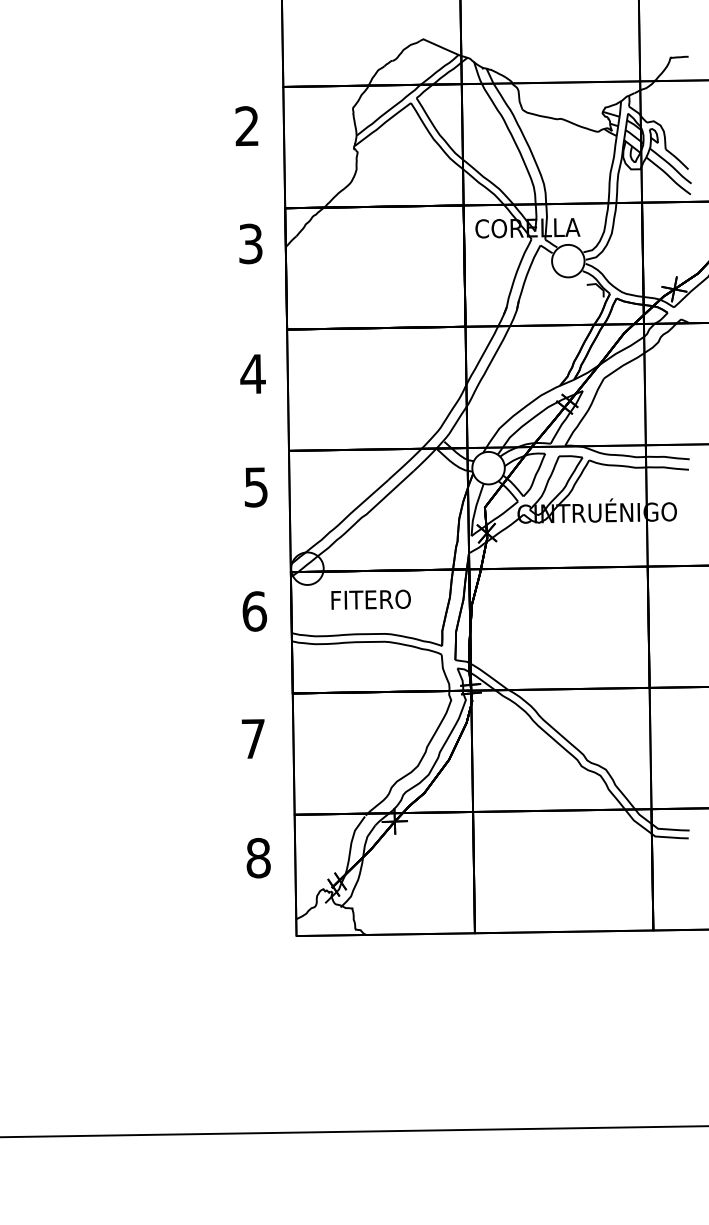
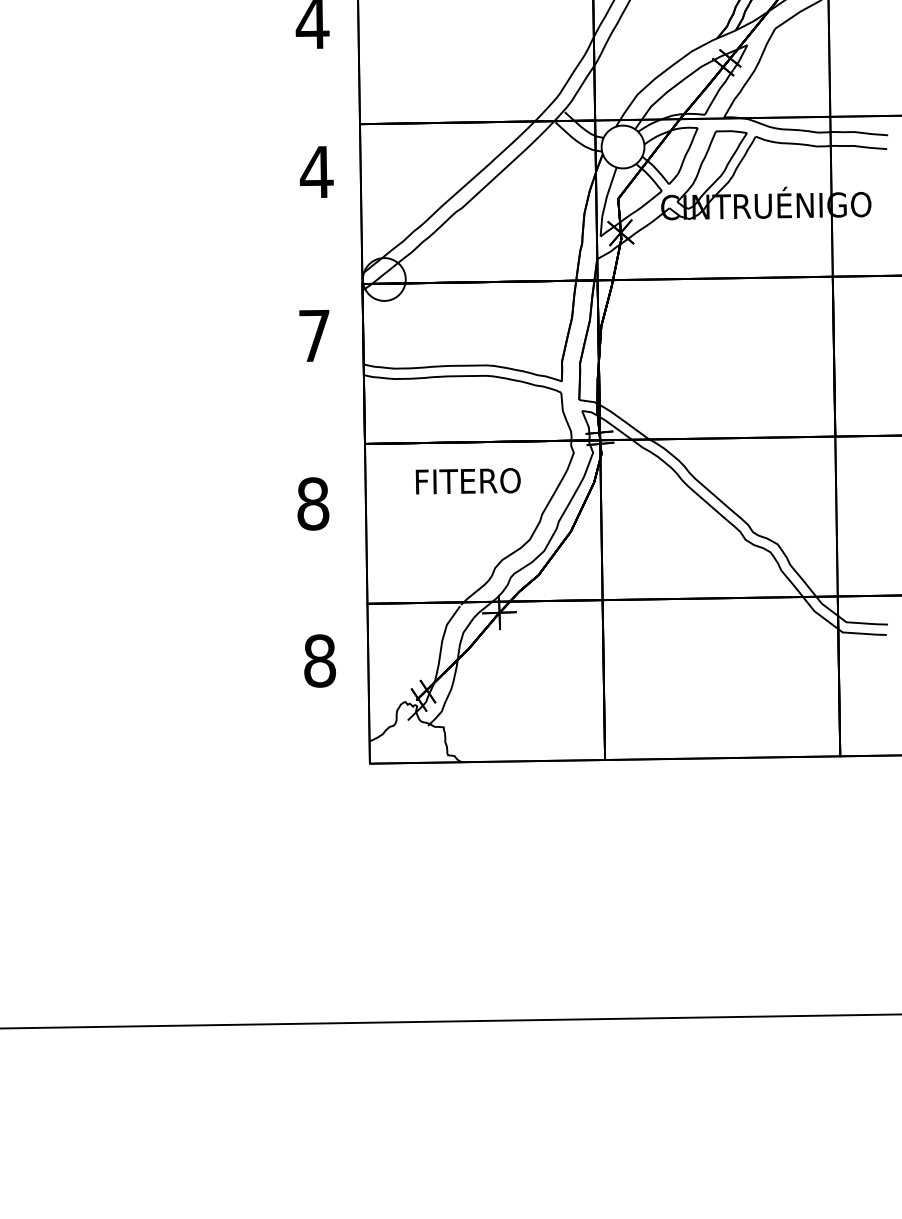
text: (256, 487) -> (317, 172), 5 -> 4
text: (370, 599) -> (467, 480), moved
text: (254, 611) -> (314, 335), 6 -> 7
text: (253, 738) -> (313, 503), 7 -> 8

